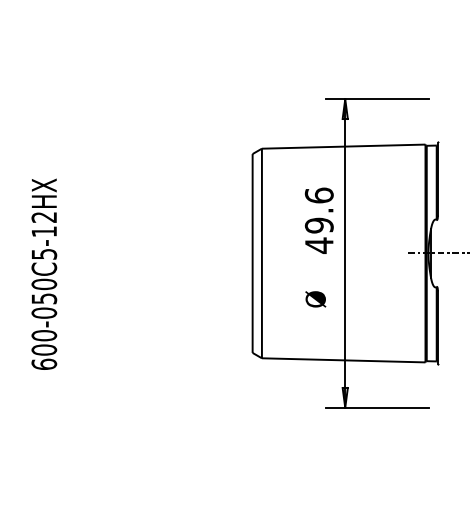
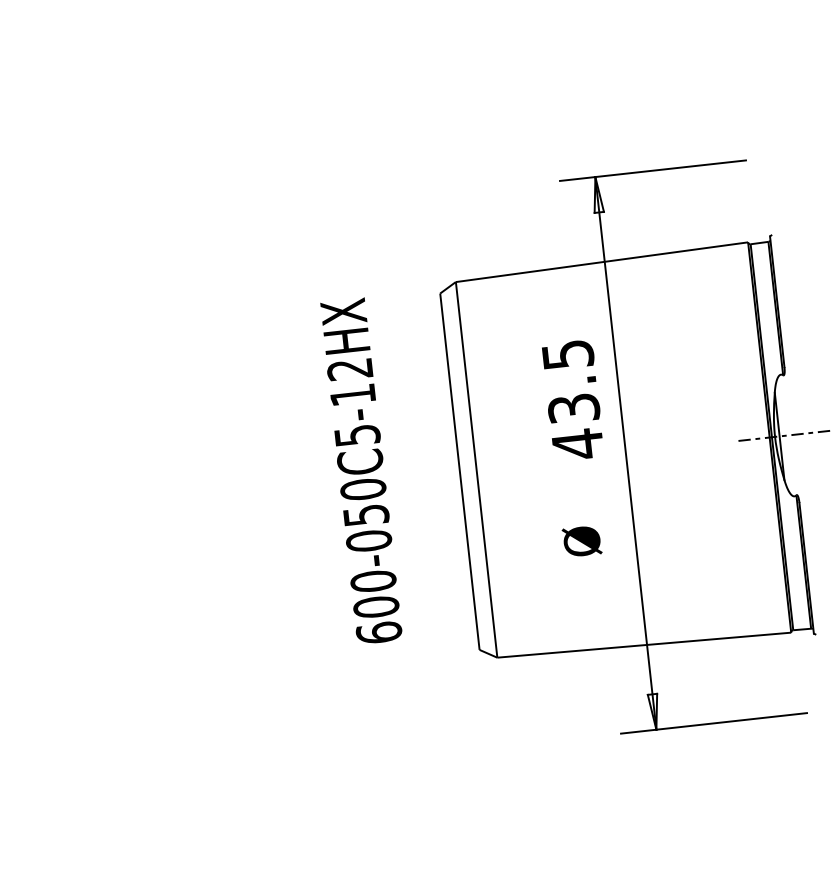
text: (318, 210) -> (569, 381), 49.6 -> 43.5
text: (44, 273) -> (361, 469), moved

